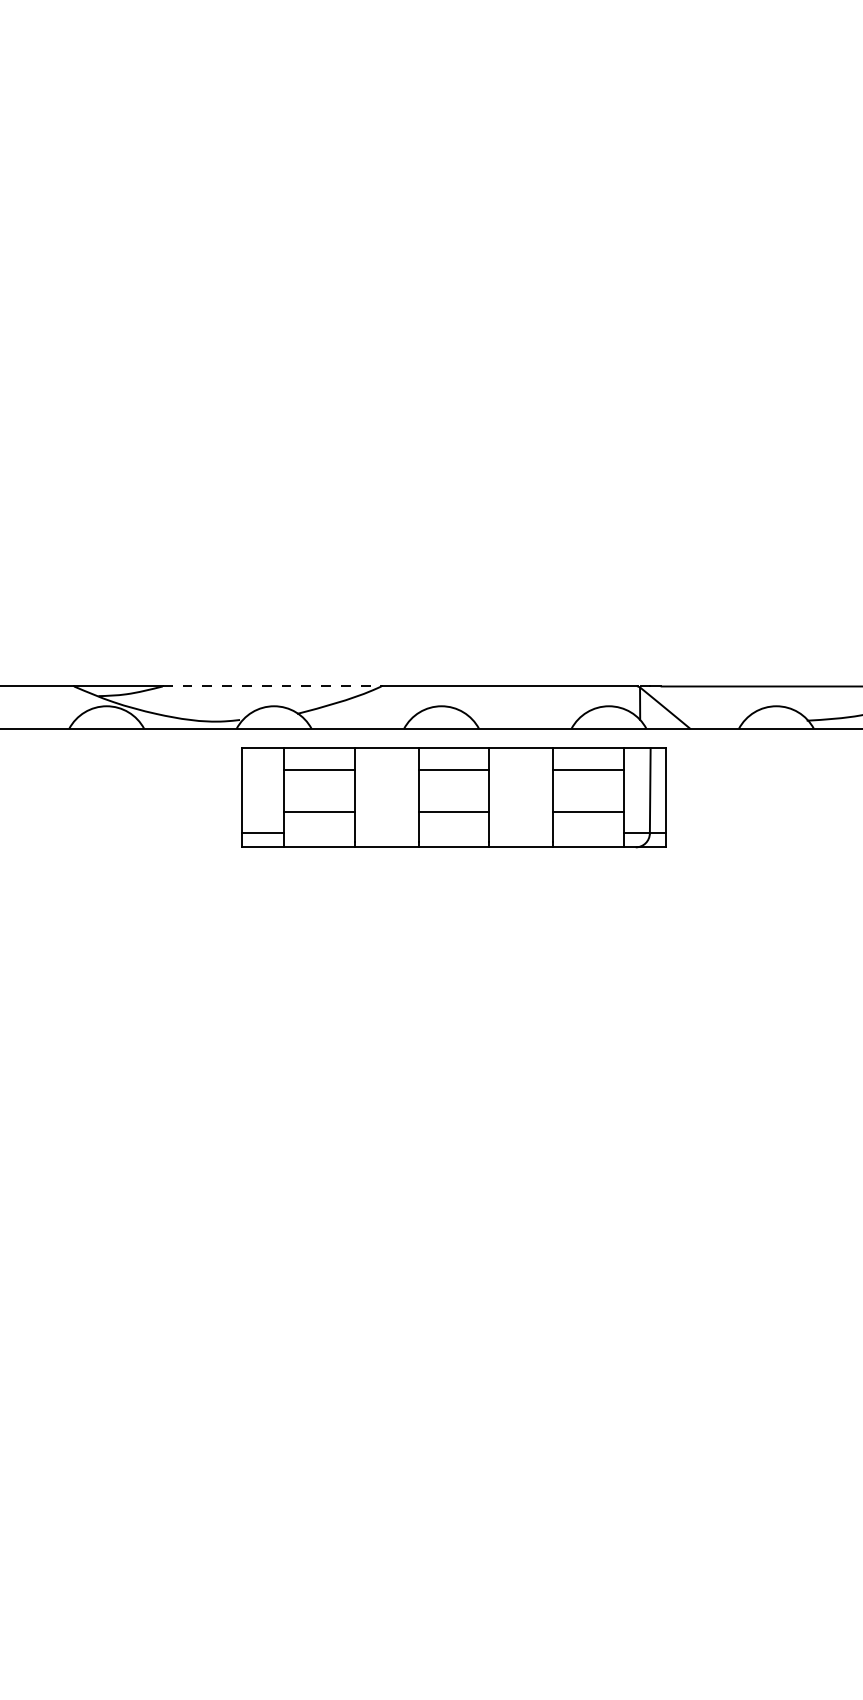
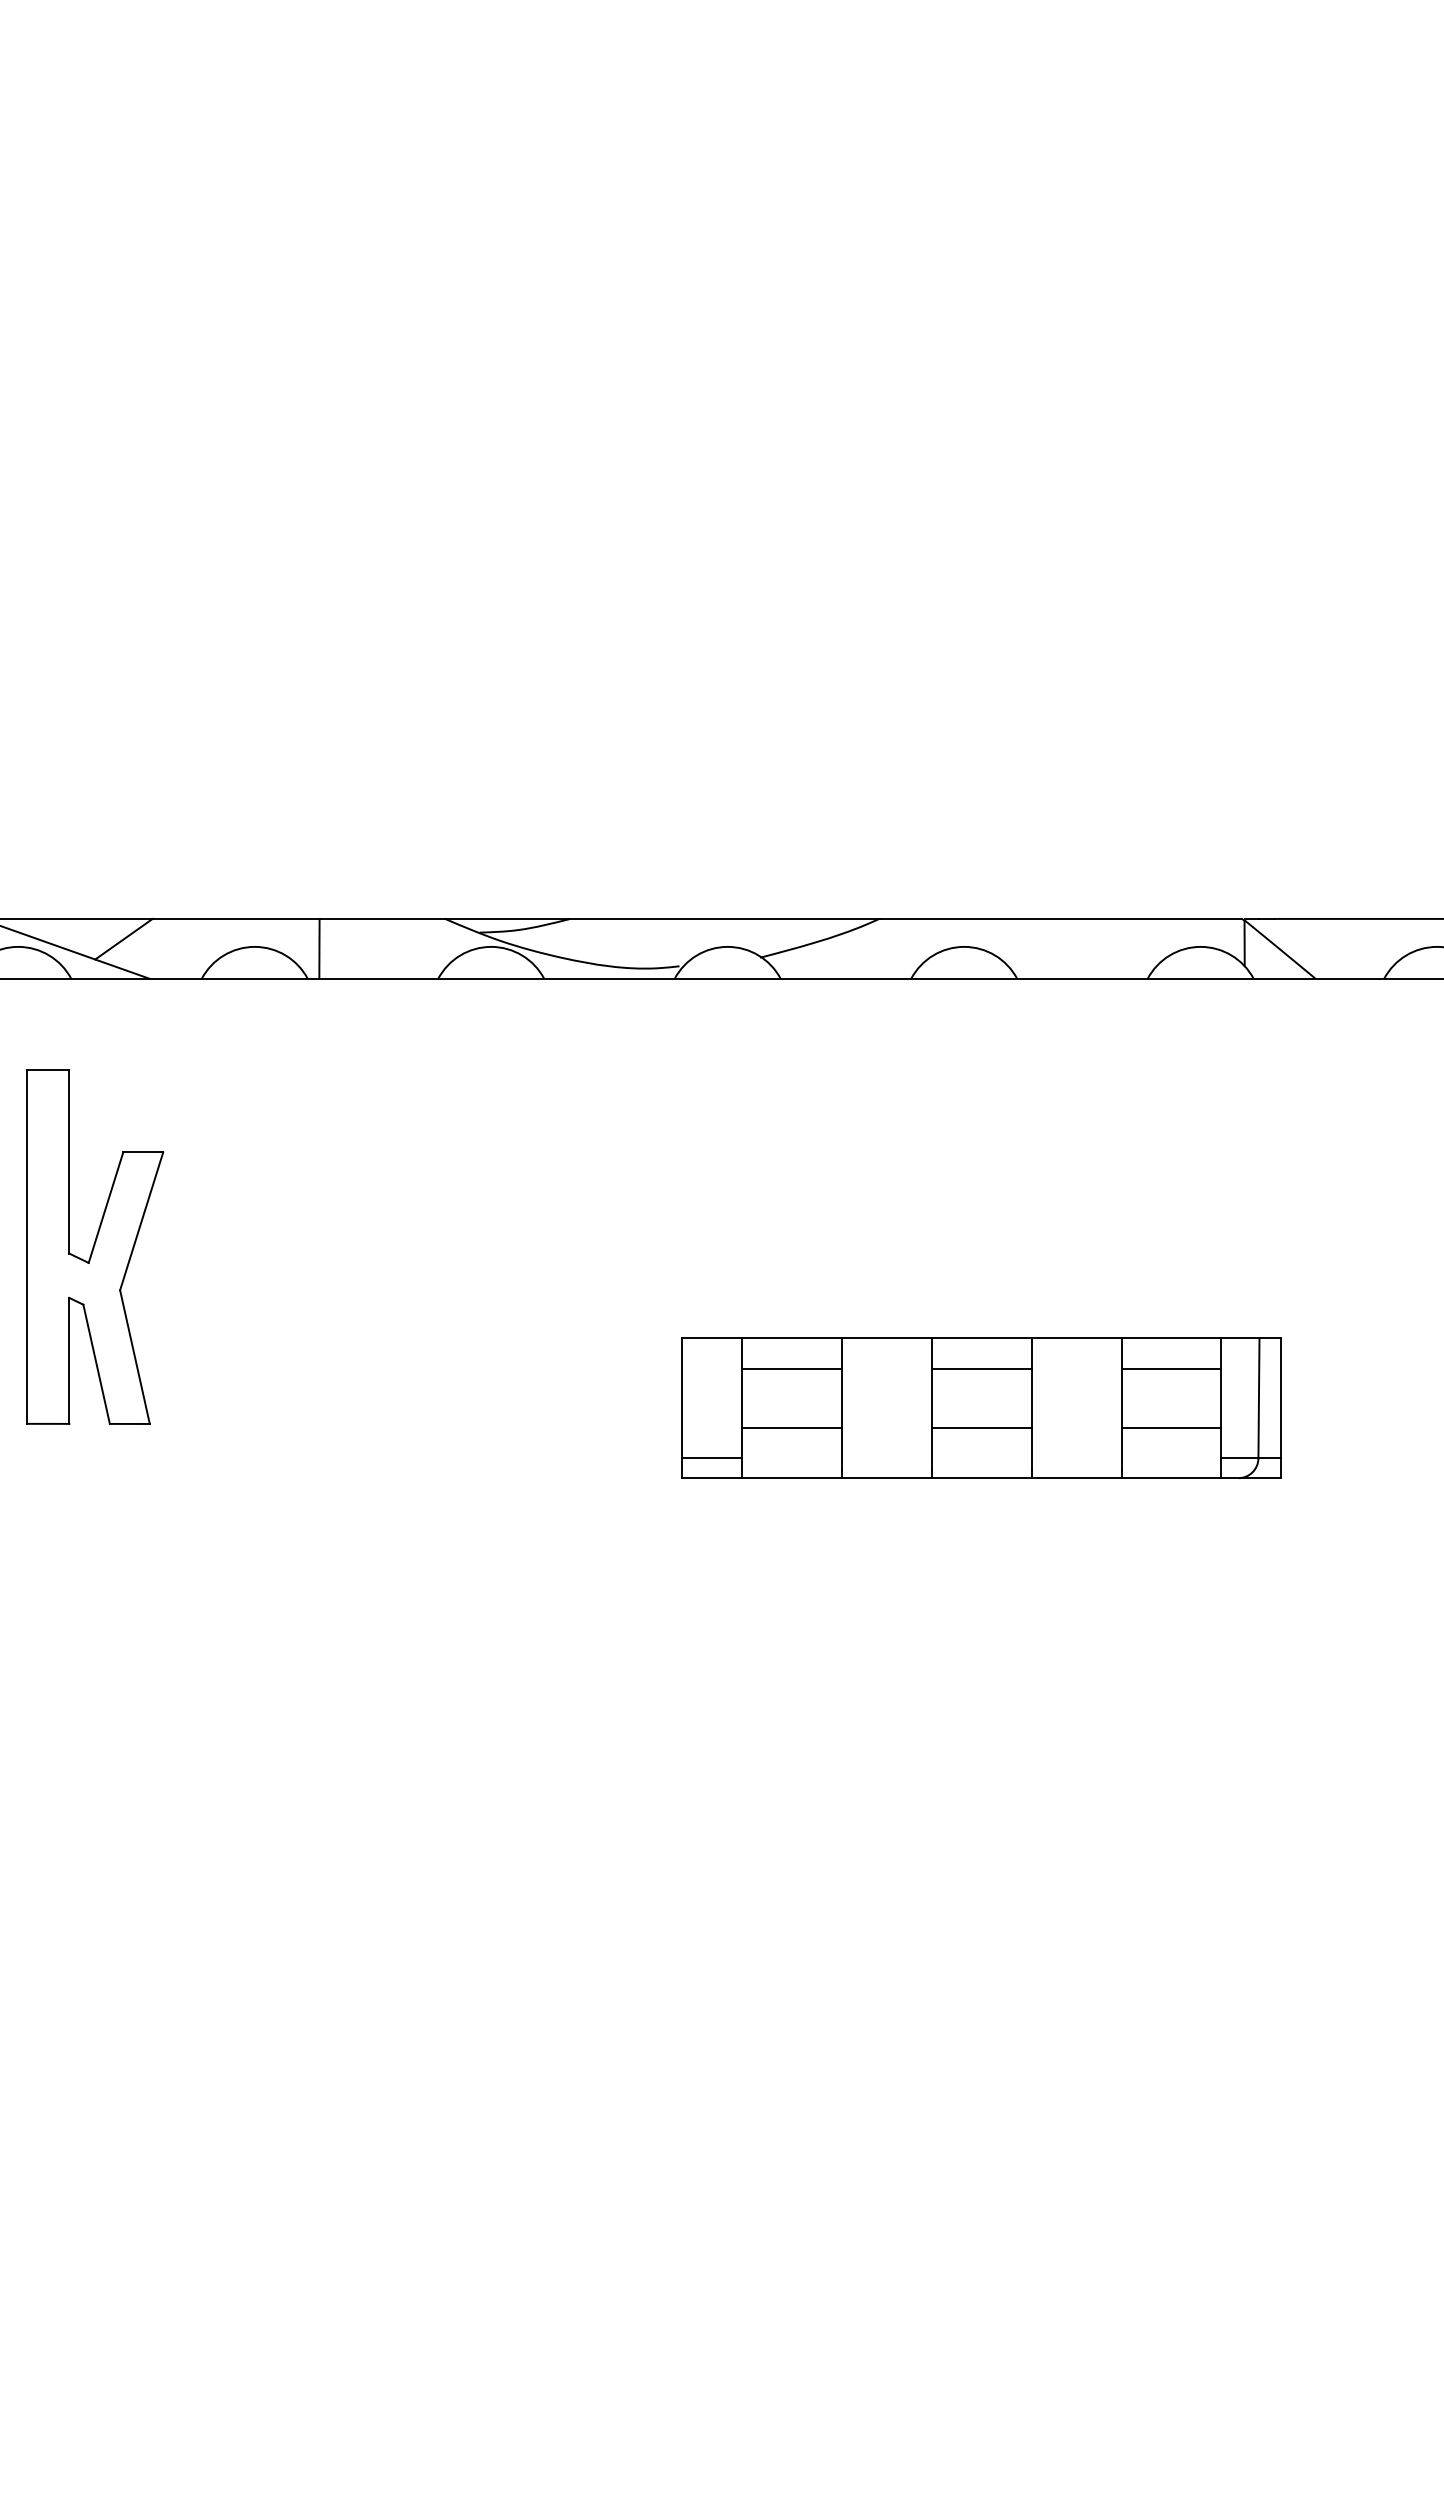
line: (273, 686) -> (726, 918), dashed -> solid
part: (453, 797) -> (981, 1407), moved

